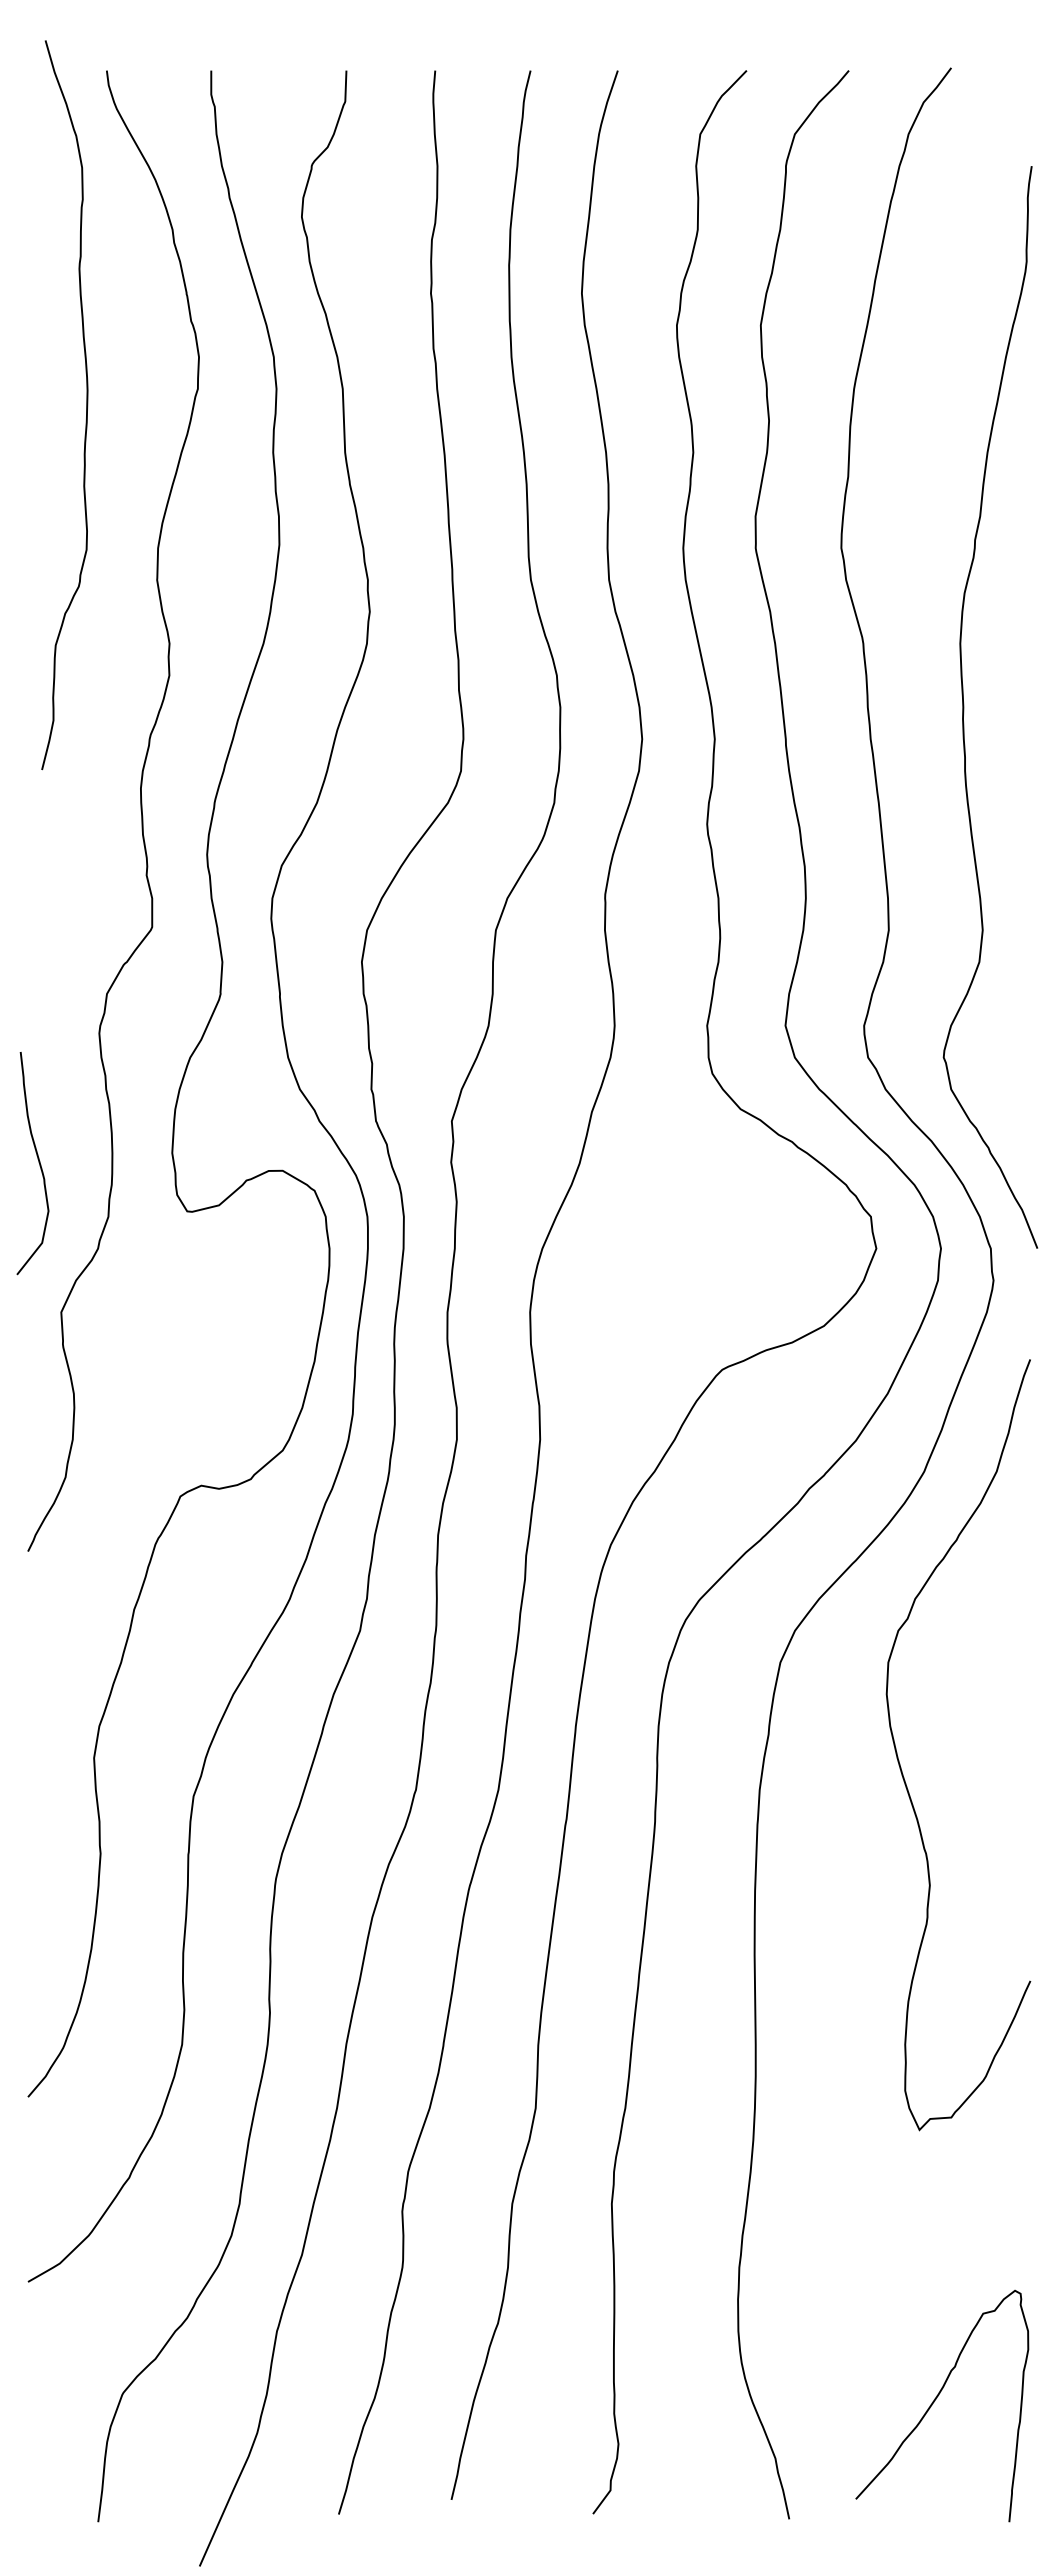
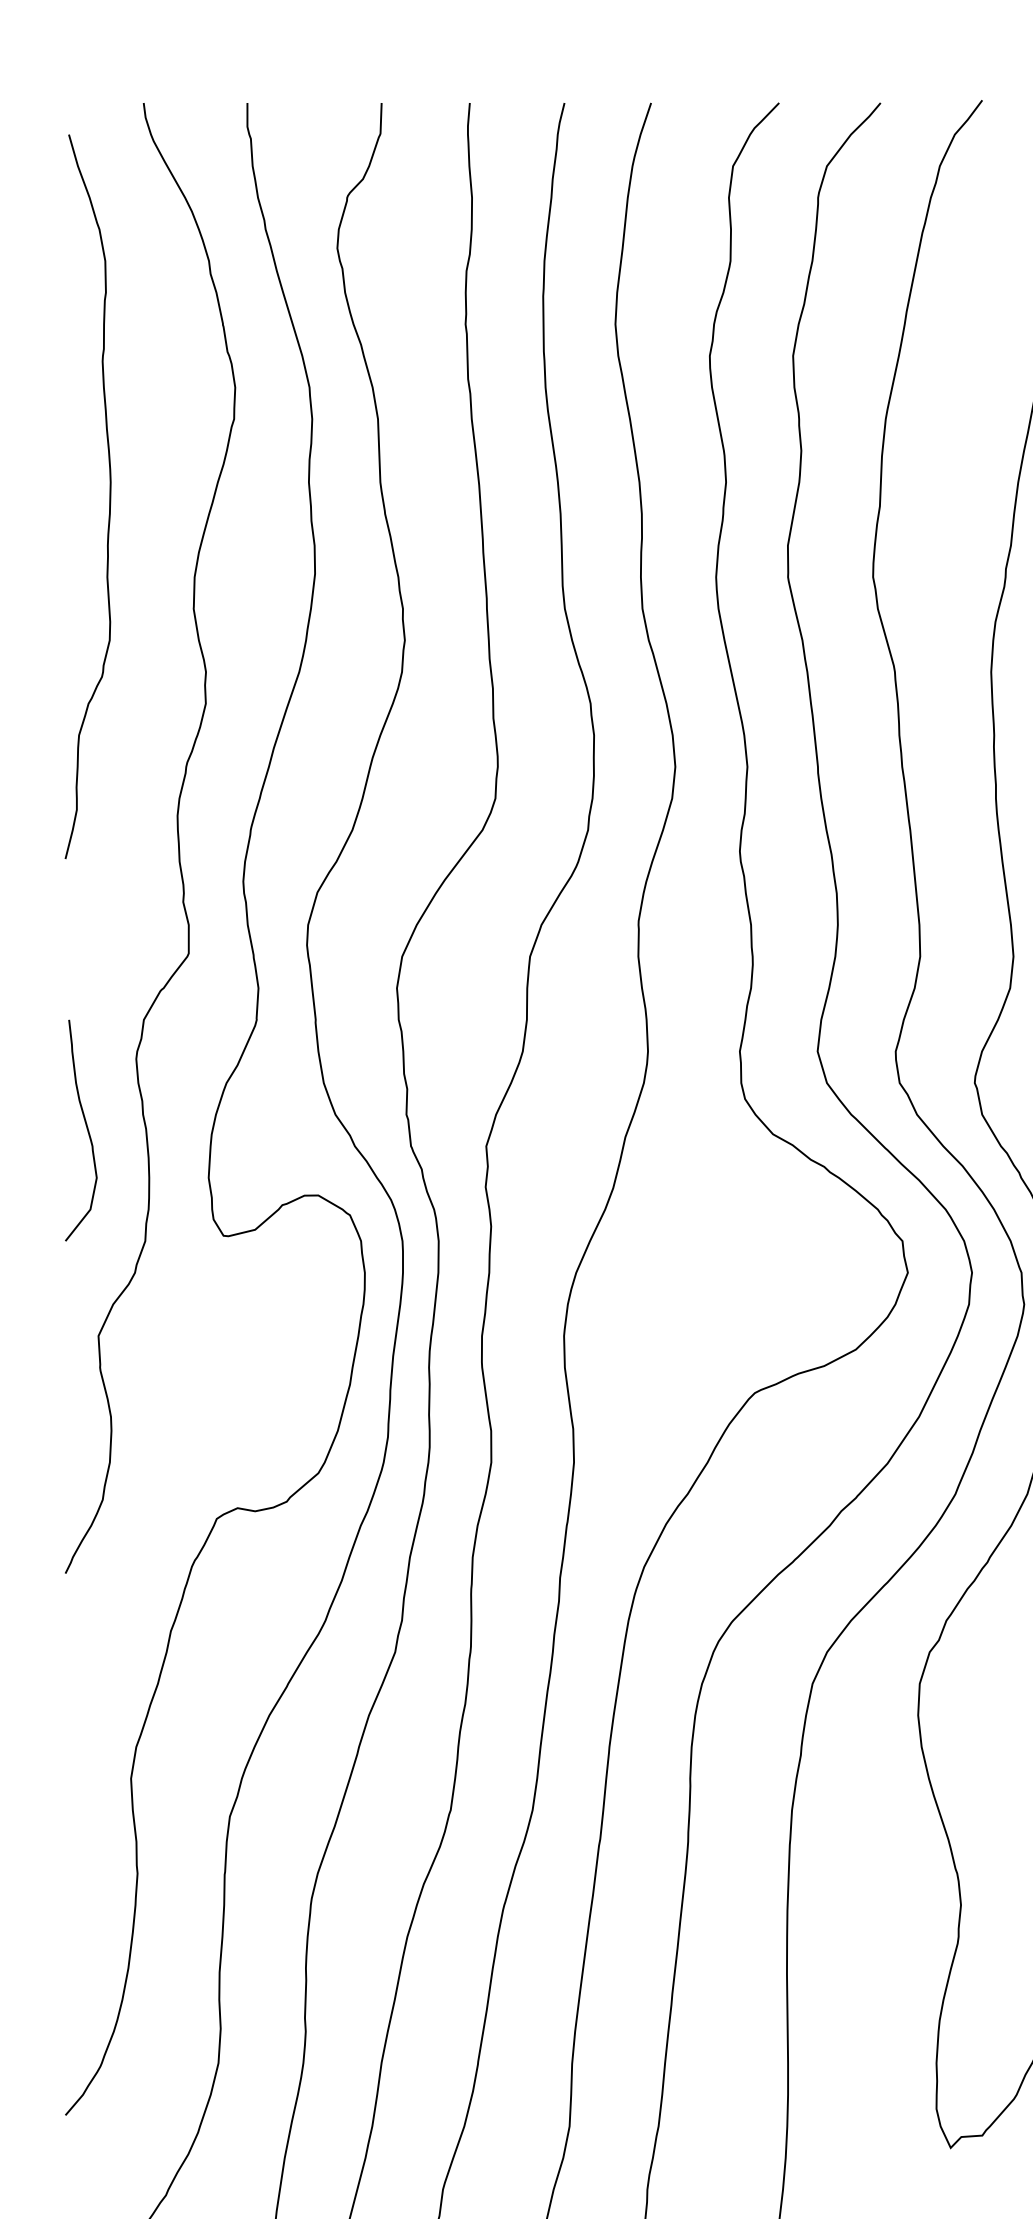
curve: (86, 405) -> (109, 497), moved
curve: (38, 1162) -> (86, 1129), moved

